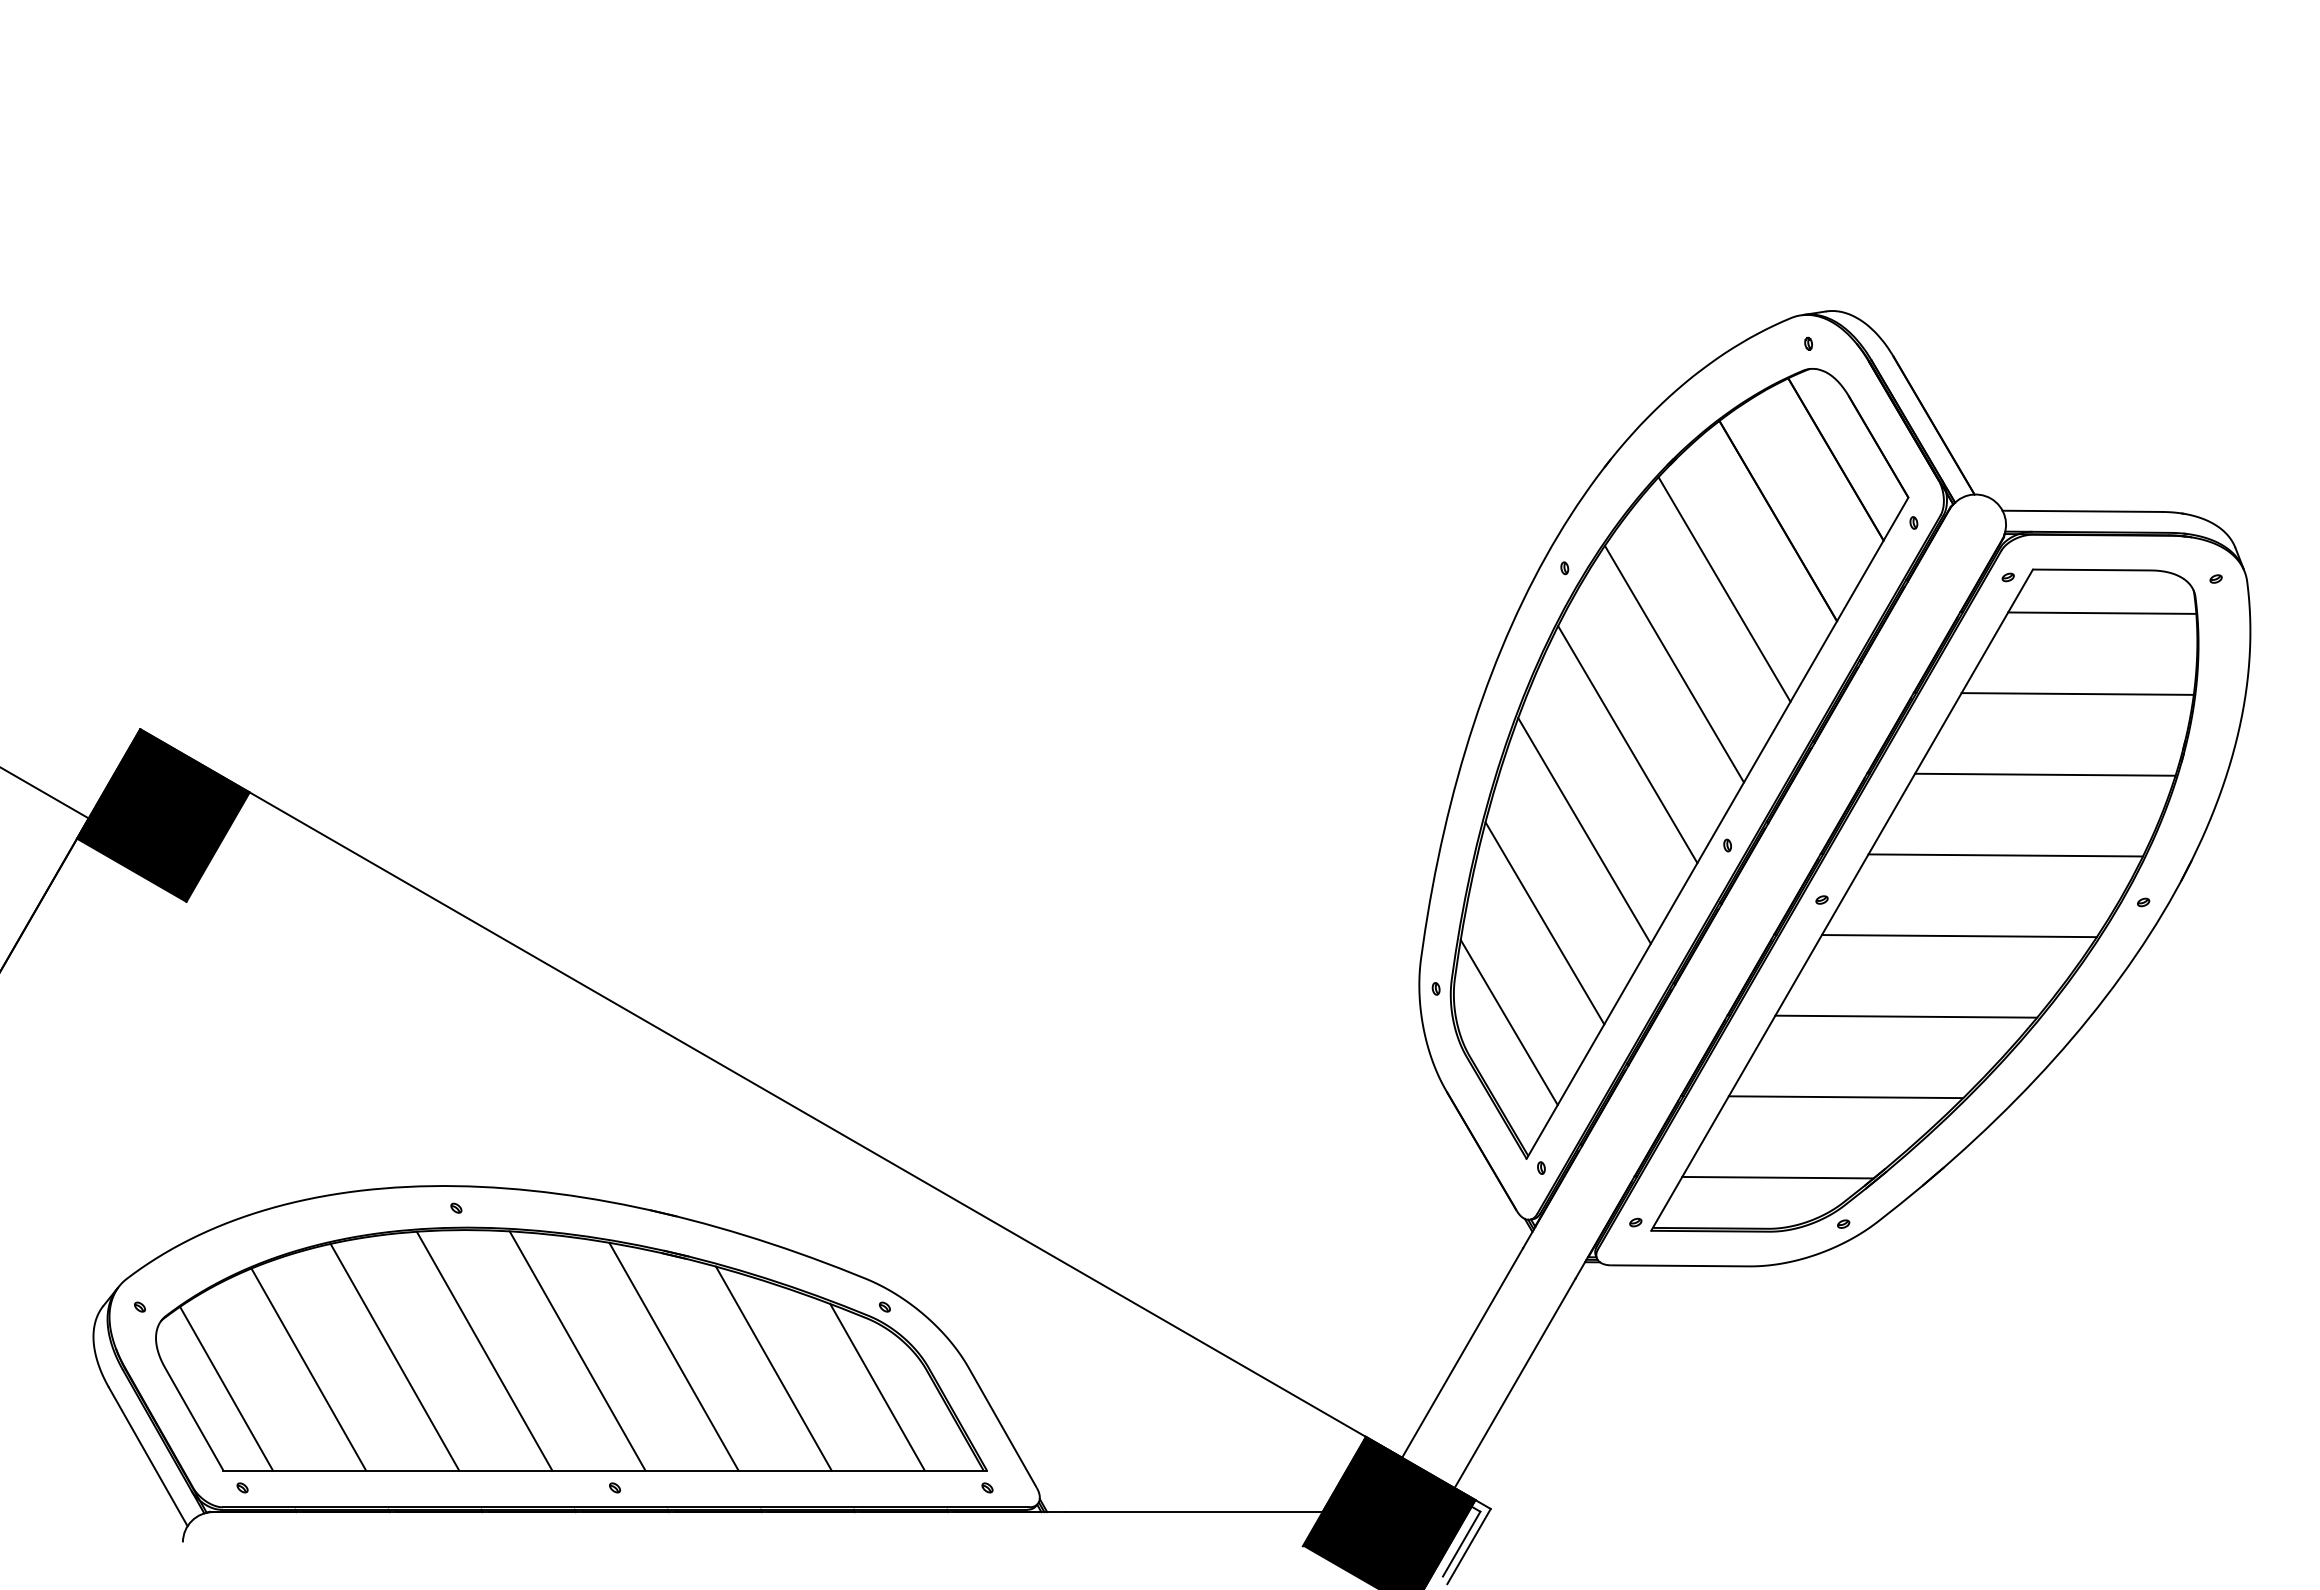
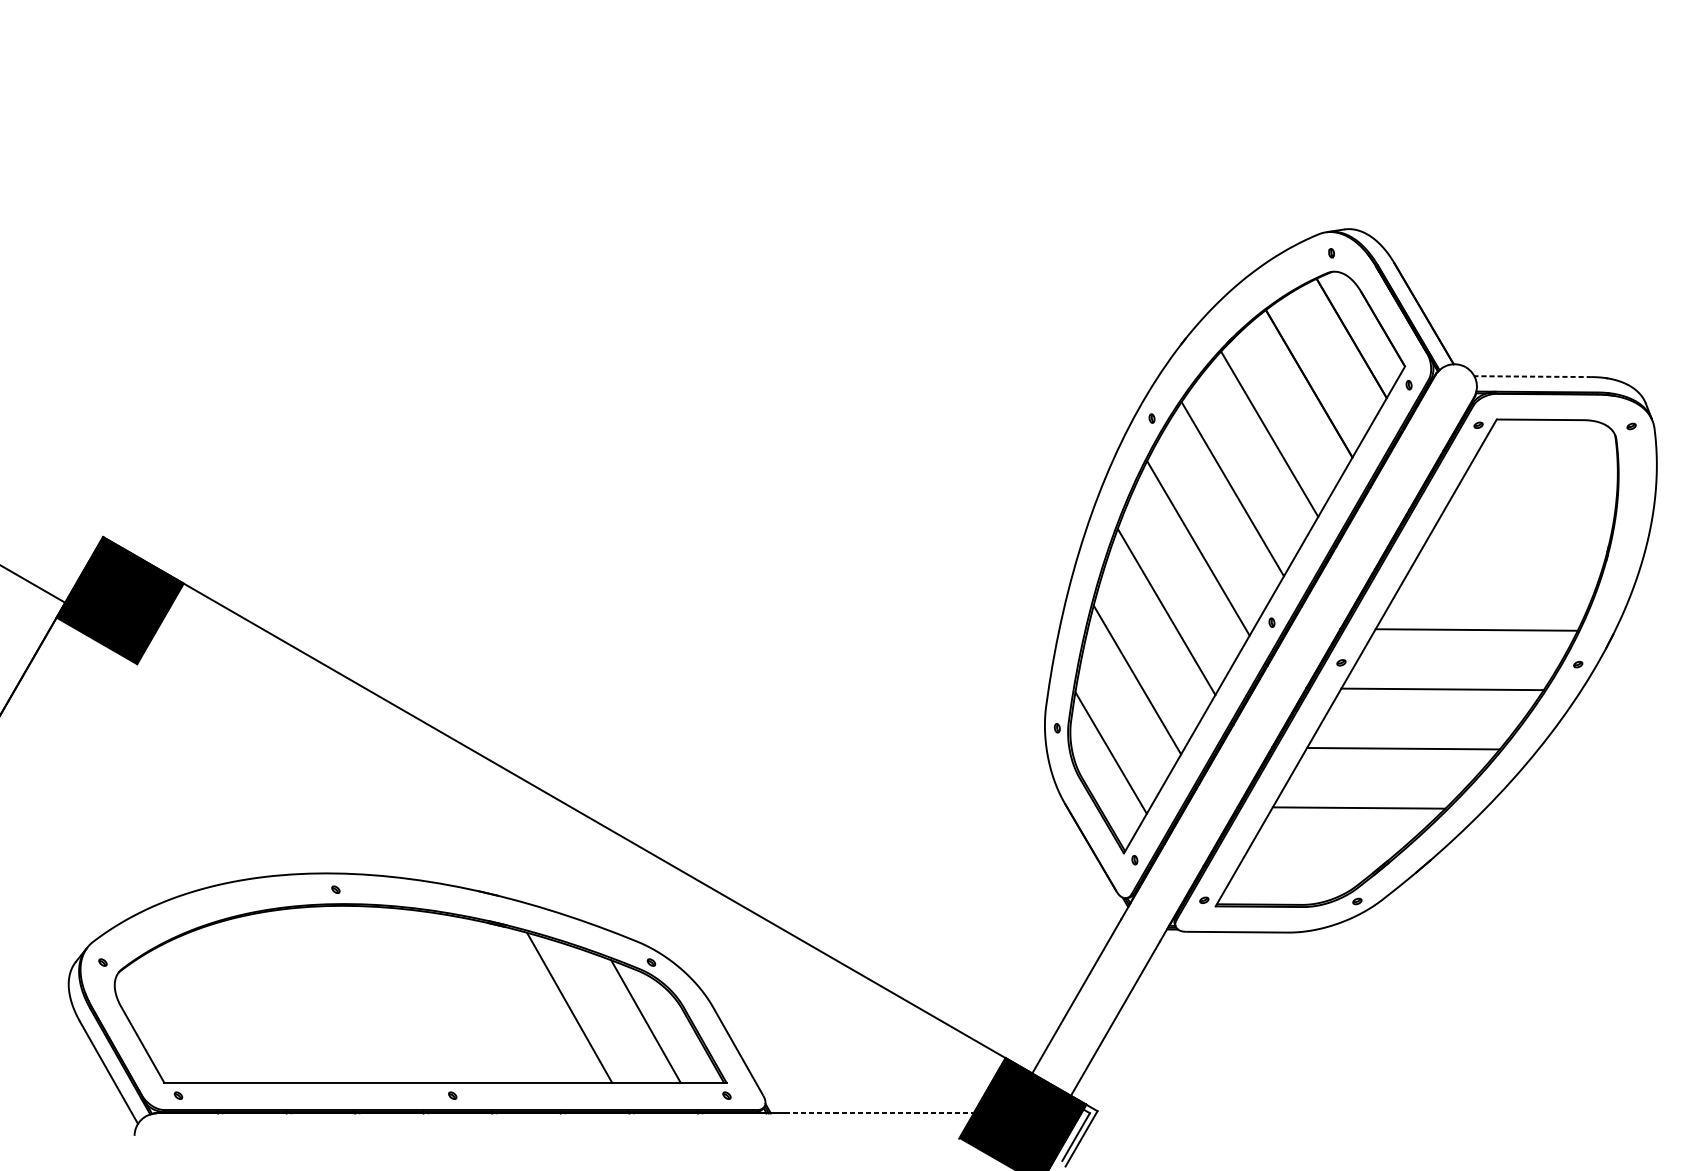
line: (2082, 511) -> (1533, 376), solid -> dashed
line: (2102, 612) -> (1547, 451), removed
line: (2077, 693) -> (1529, 510), removed
line: (2045, 774) -> (1505, 570), removed
line: (1777, 1177) -> (1308, 867), removed
line: (484, 1350) -> (356, 994), removed
line: (577, 1350) -> (425, 994), removed
line: (394, 1356) -> (290, 998), removed
line: (673, 1356) -> (495, 998), removed
line: (308, 1369) -> (227, 1008), removed
line: (226, 1388) -> (166, 1022), removed
line: (1209, 1512) -> (890, 1113), solid -> dashed

